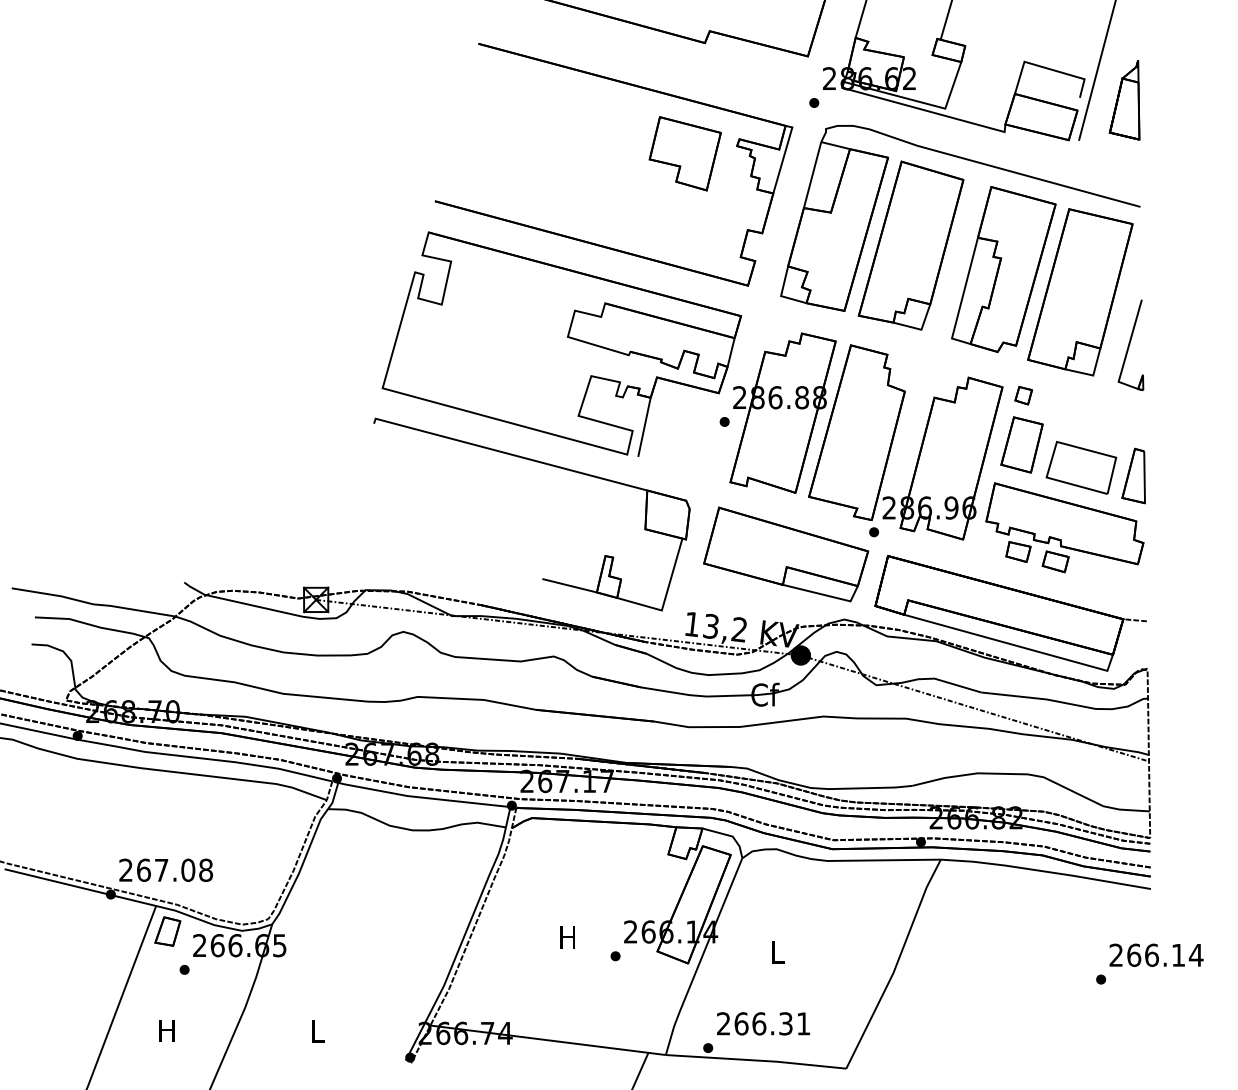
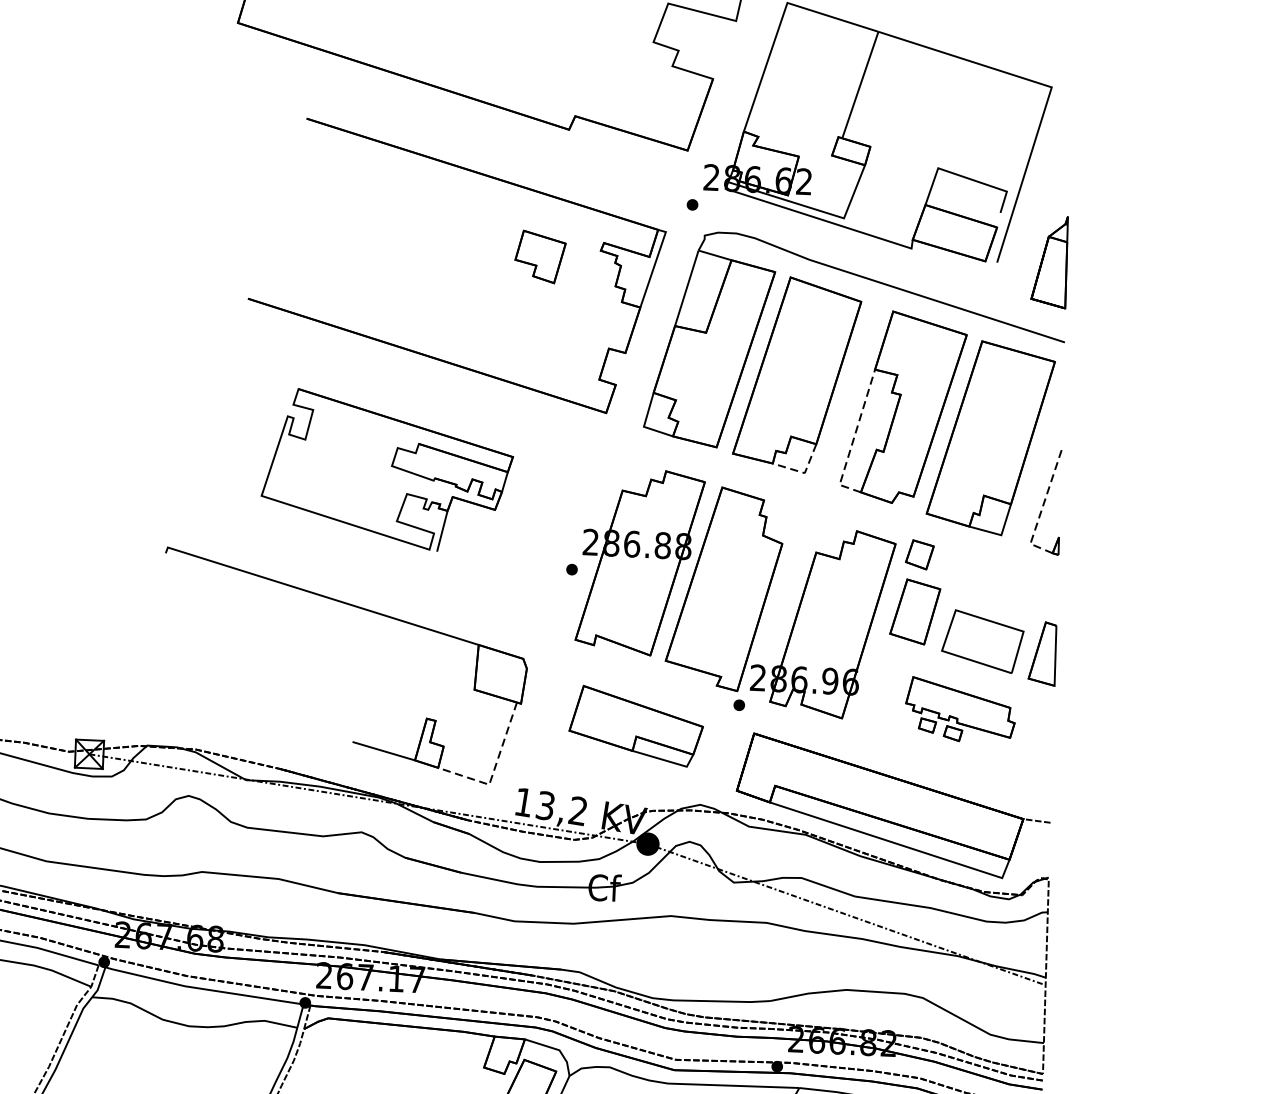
part: (1124, 100) -> (1050, 262), moved
part: (684, 153) -> (539, 256), size x0.6
line: (962, 297) -> (854, 437), solid -> dashed
line: (920, 329) -> (803, 472), solid -> dashed
part: (561, 343) -> (387, 470), size x0.6
line: (1127, 351) -> (1042, 509), solid -> dashed
part: (1023, 395) -> (919, 554), size x1.4
part: (1064, 527) -> (960, 709), size x0.6
part: (786, 554) -> (636, 726), size x0.7
line: (665, 598) -> (494, 771), solid -> dashed

